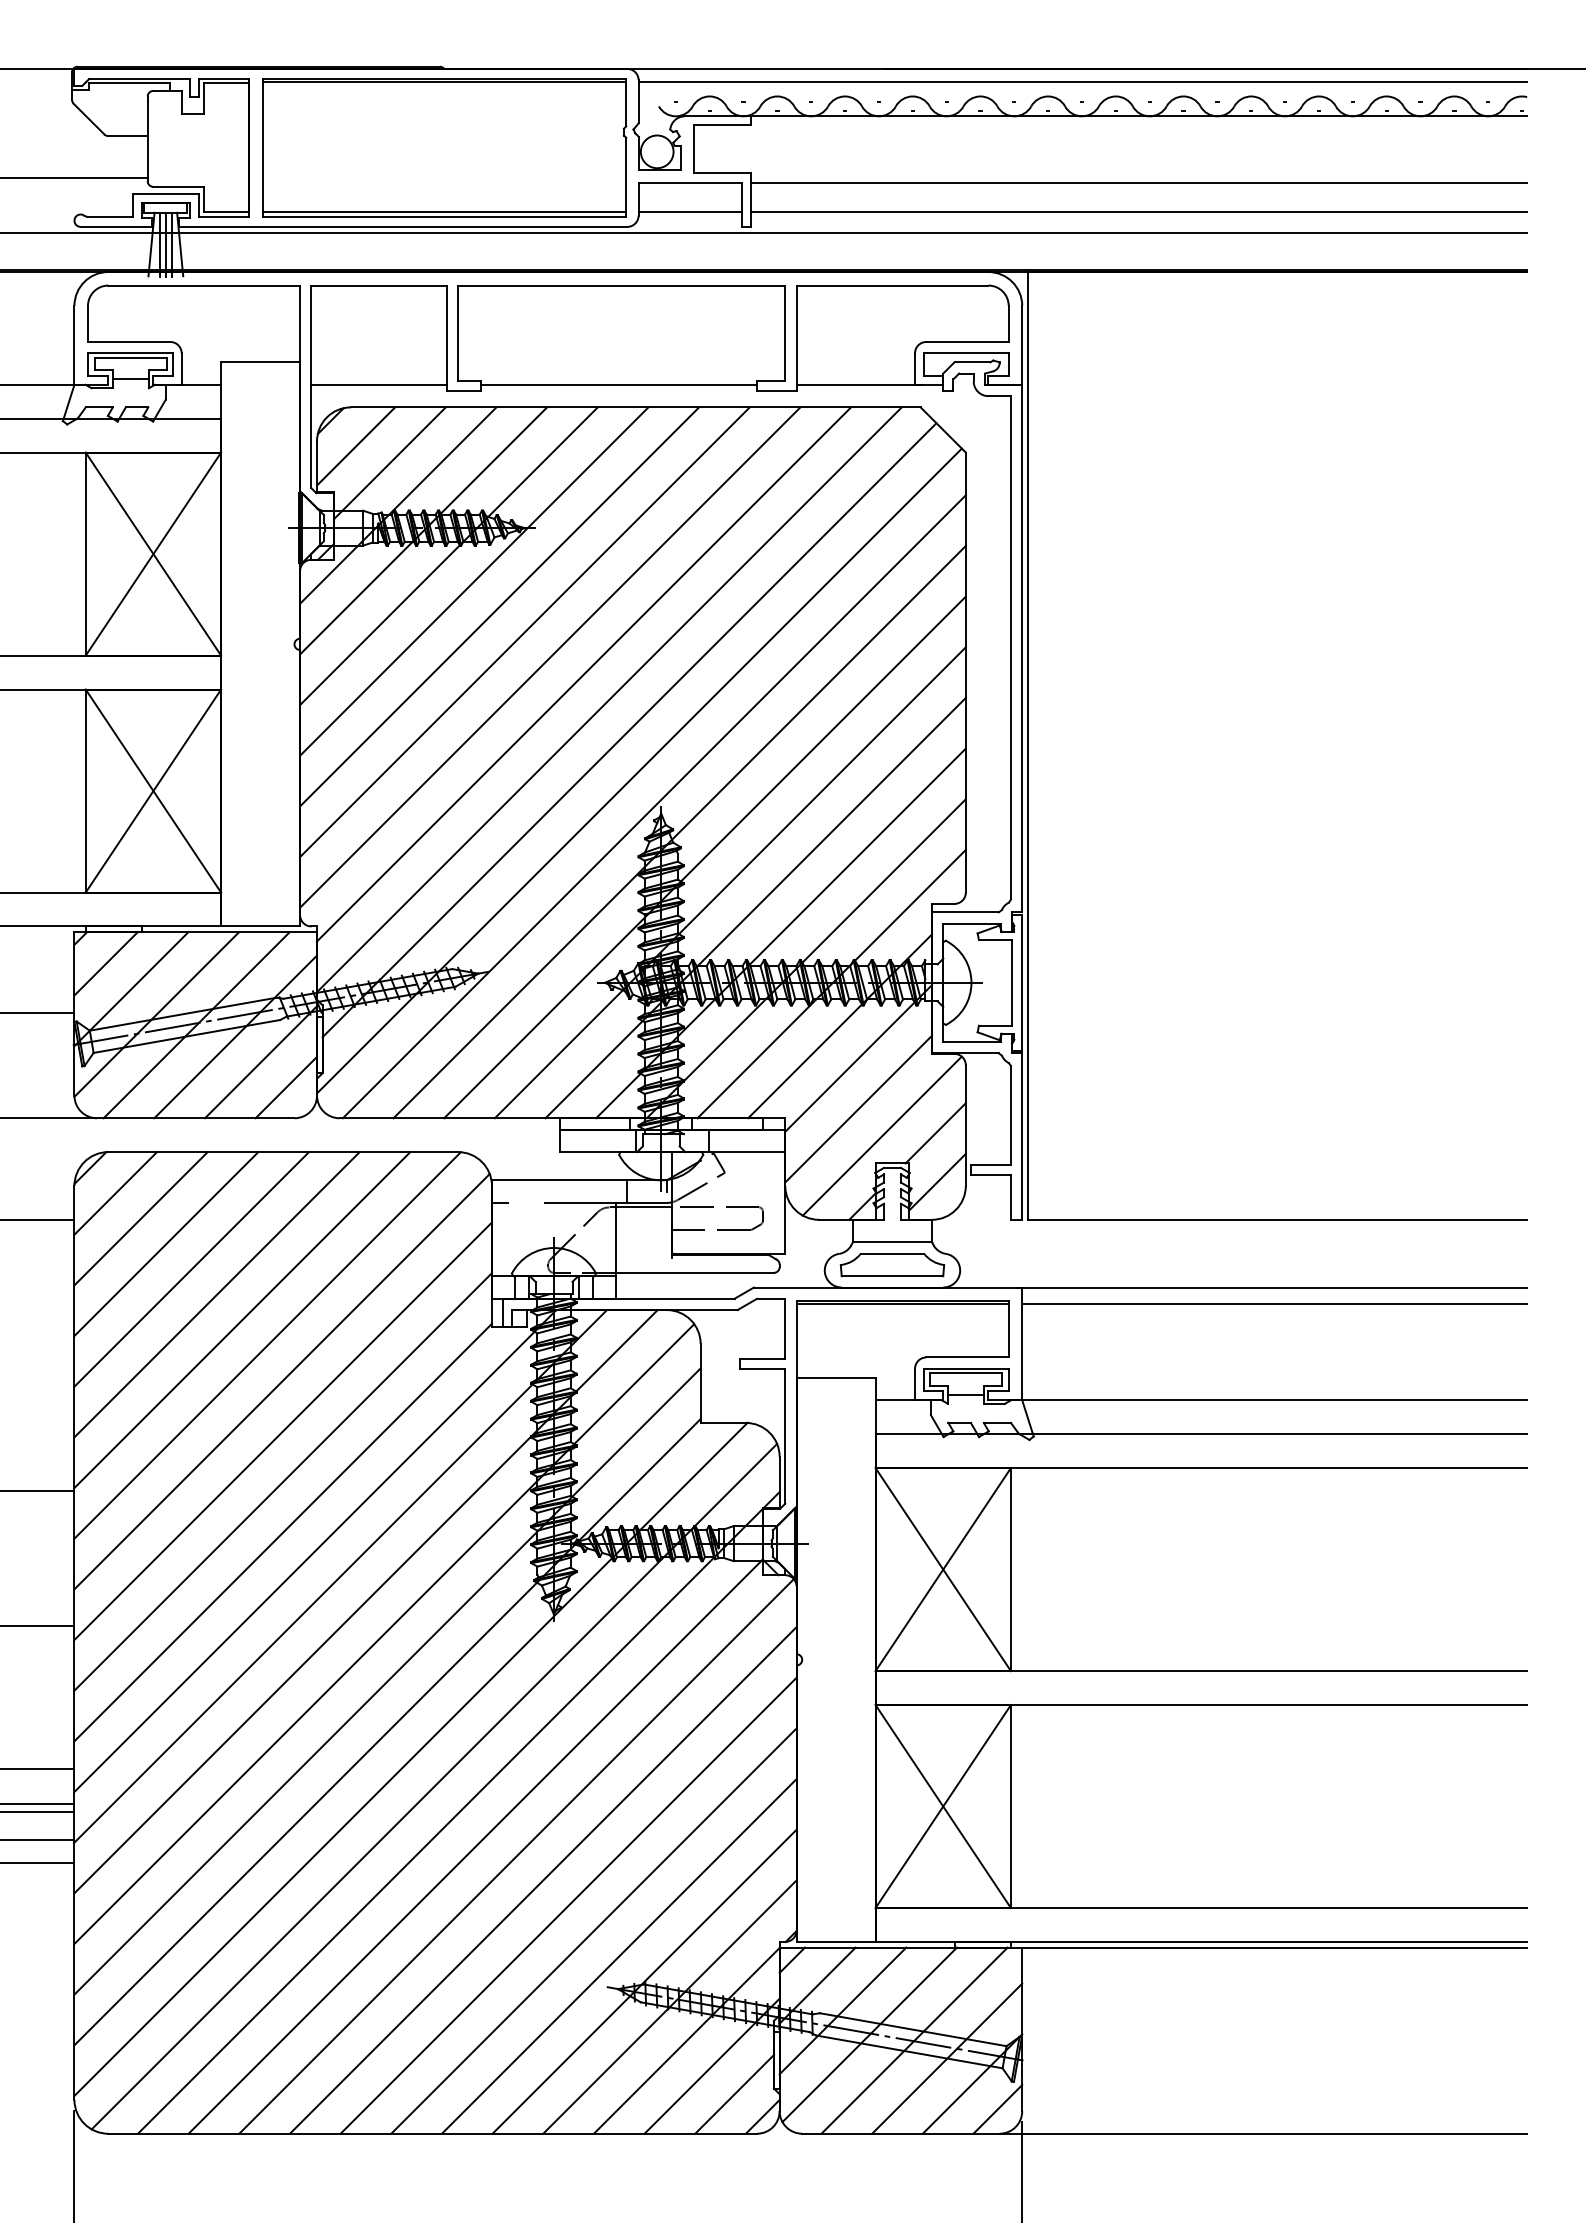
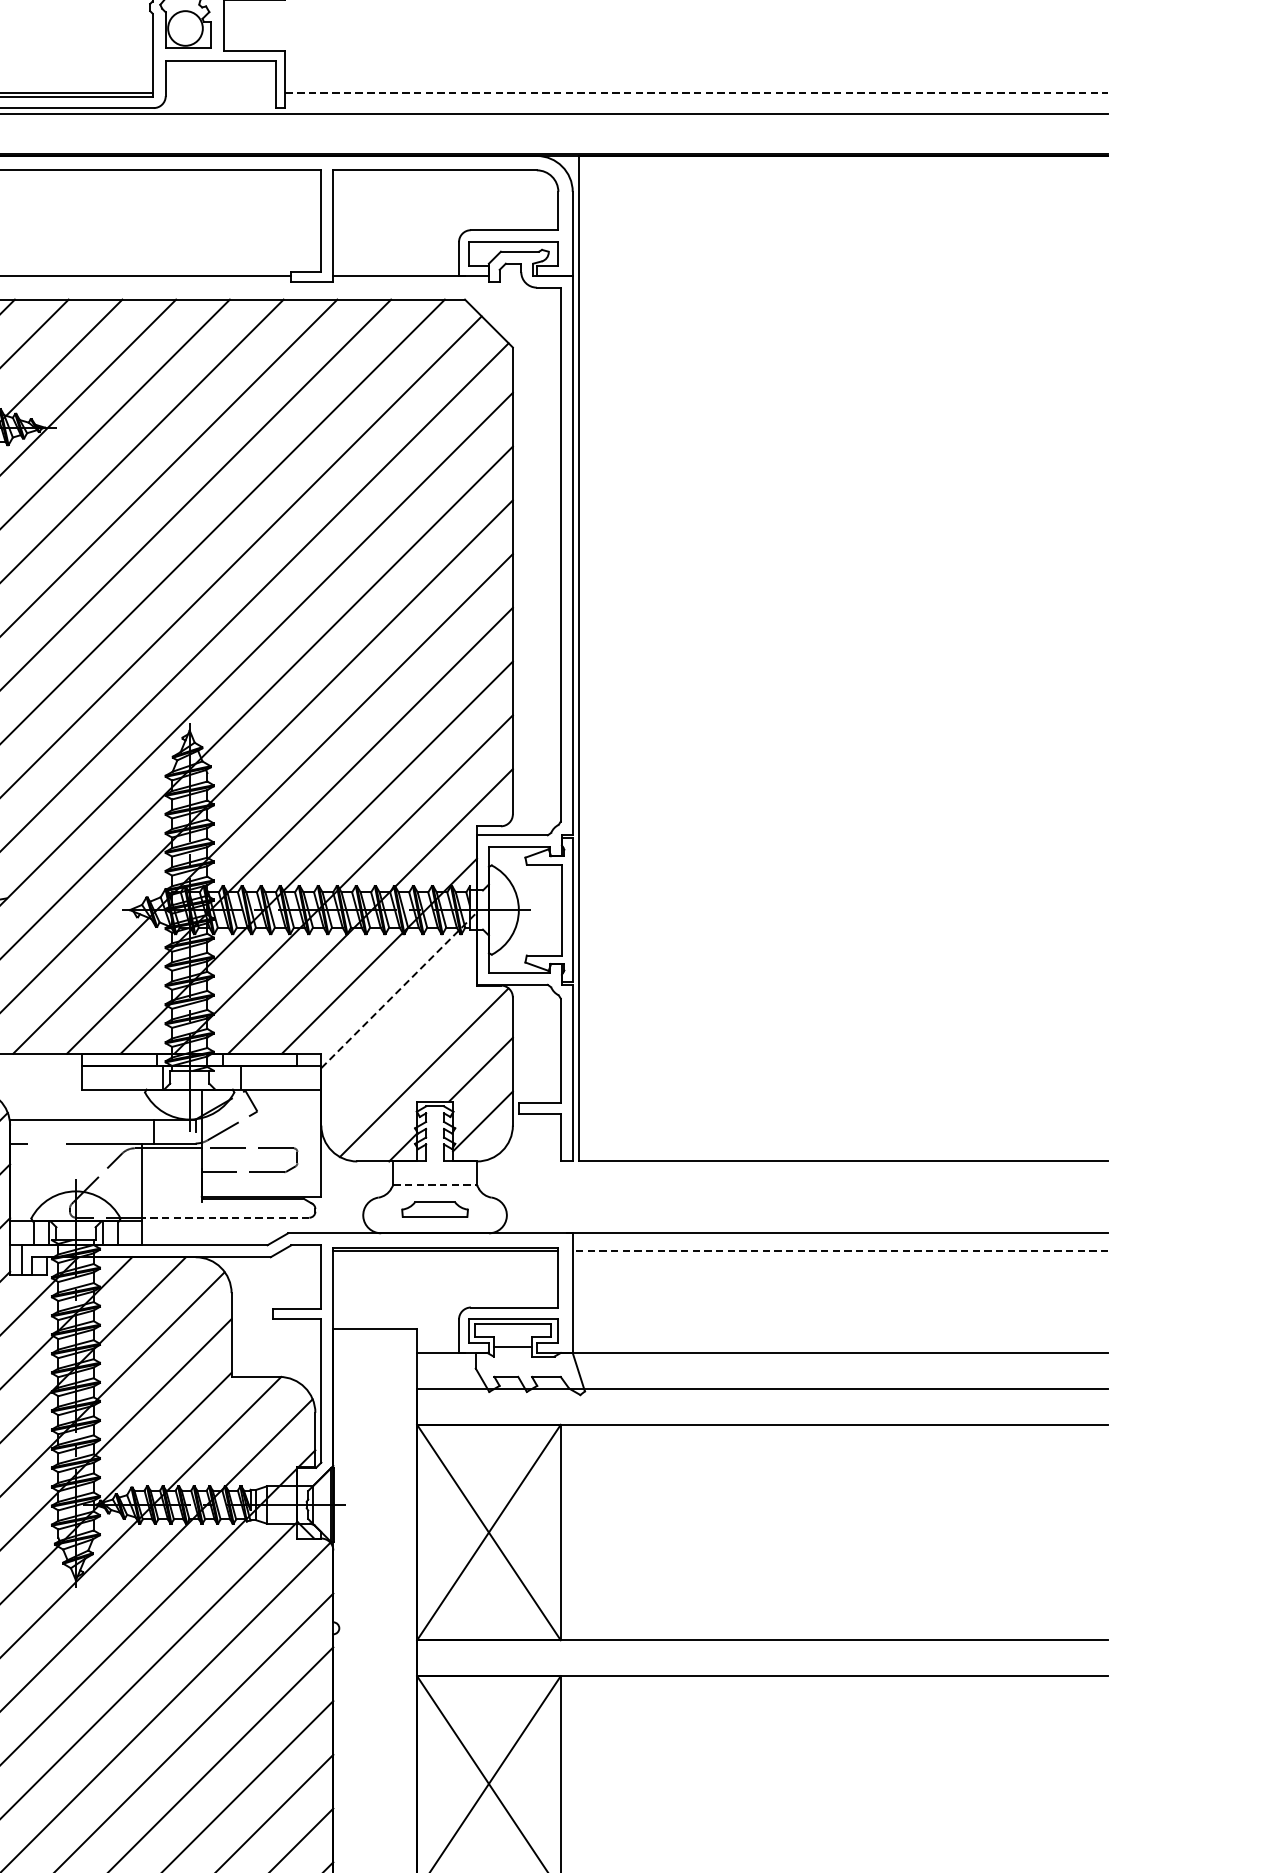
line: (1139, 182) -> (697, 60), removed
line: (690, 212) -> (220, 92), removed
line: (1139, 212) -> (697, 92), solid -> dashed
line: (858, 1058) -> (399, 990), solid -> dashed
line: (858, 1108) -> (399, 1043), removed
line: (892, 1242) -> (435, 1185), solid -> dashed
part: (892, 1265) -> (435, 1209), size x0.6
line: (695, 1272) -> (226, 1217), solid -> dashed
line: (1274, 1304) -> (840, 1251), solid -> dashed

